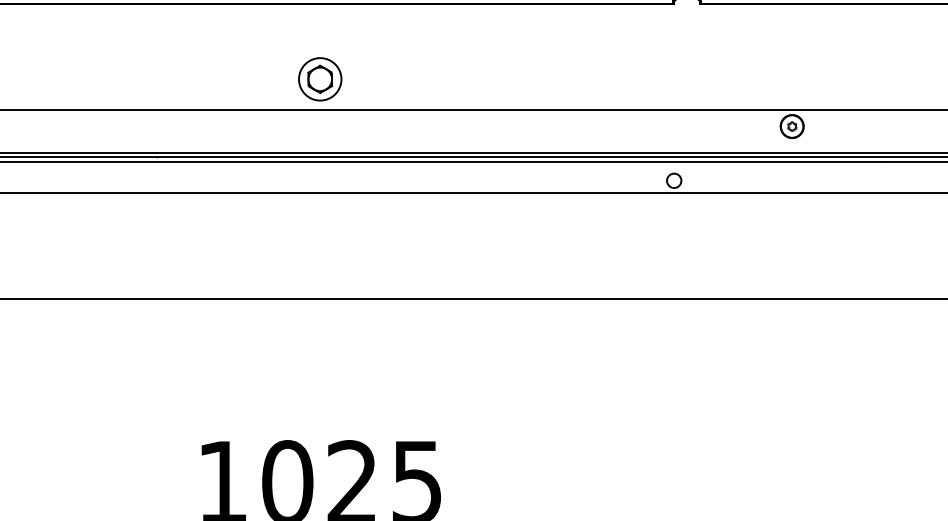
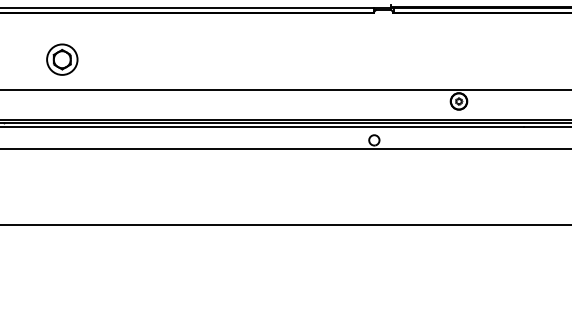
part: (320, 79) -> (62, 59), moved

